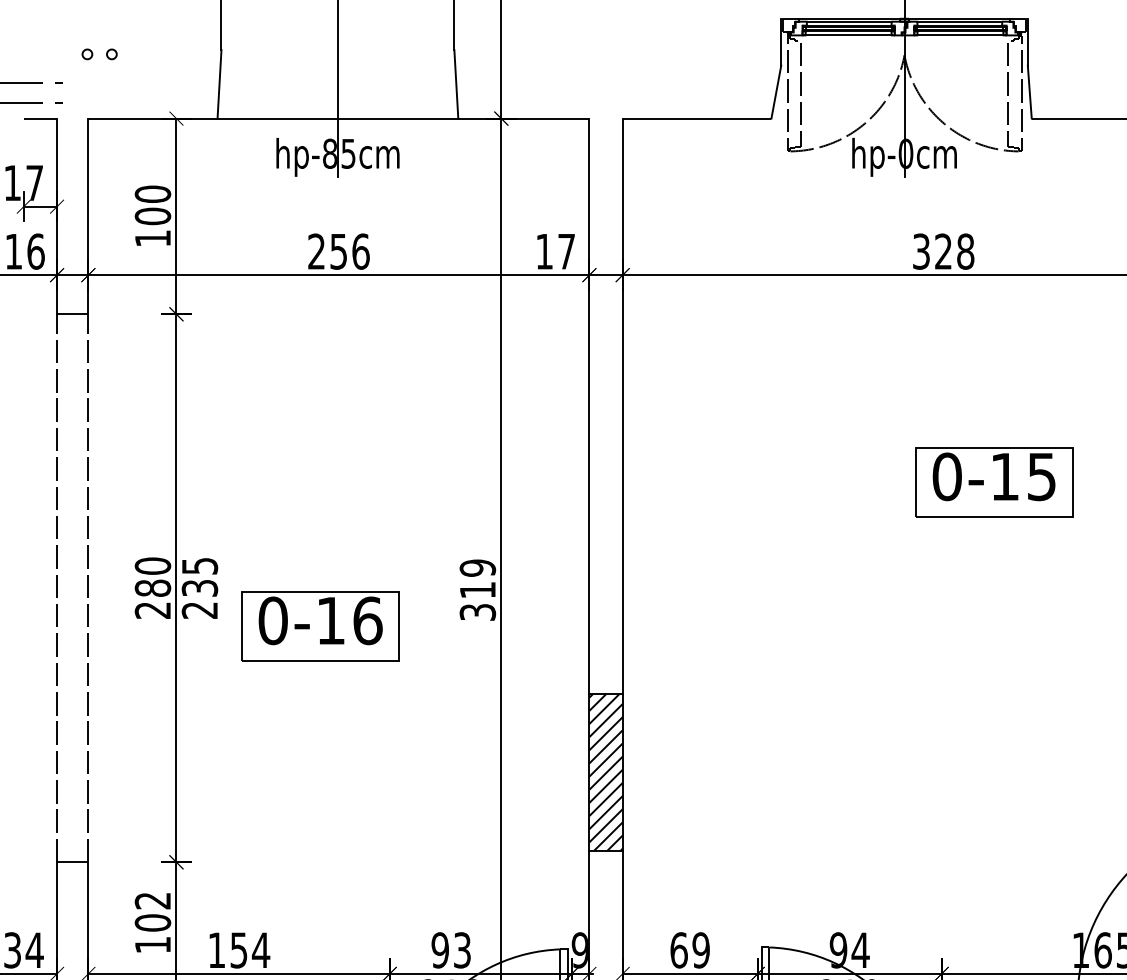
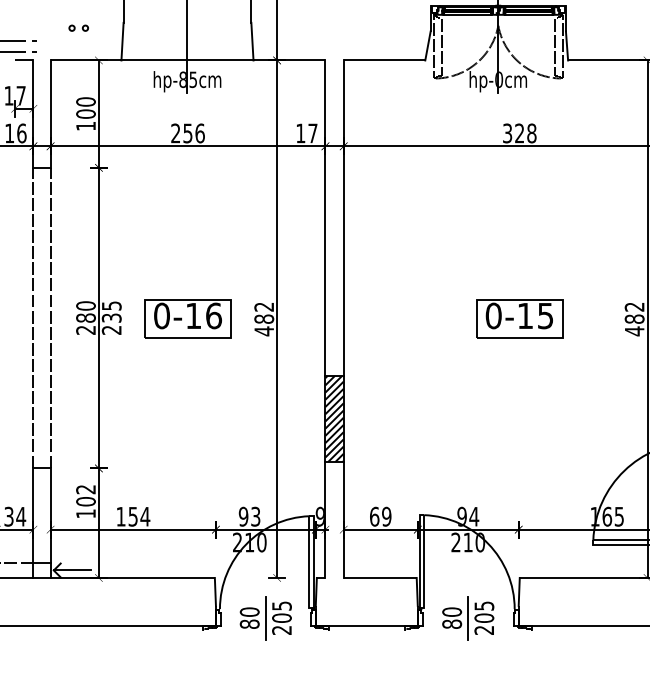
part: (99, 53) -> (78, 27), moved
part: (994, 481) -> (519, 318), moved
text: (478, 590) -> (264, 319), 319 -> 482
part: (319, 625) -> (187, 318), moved

